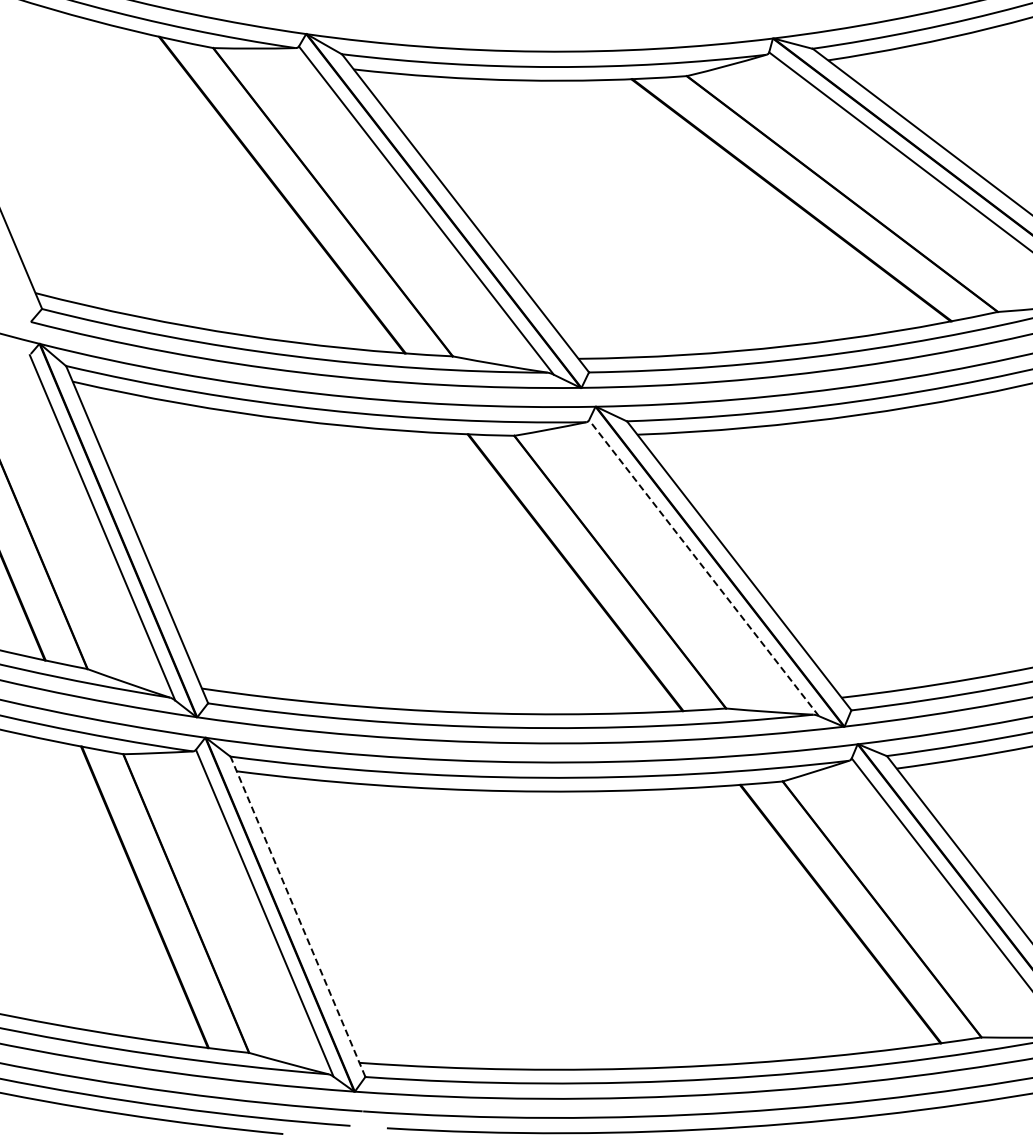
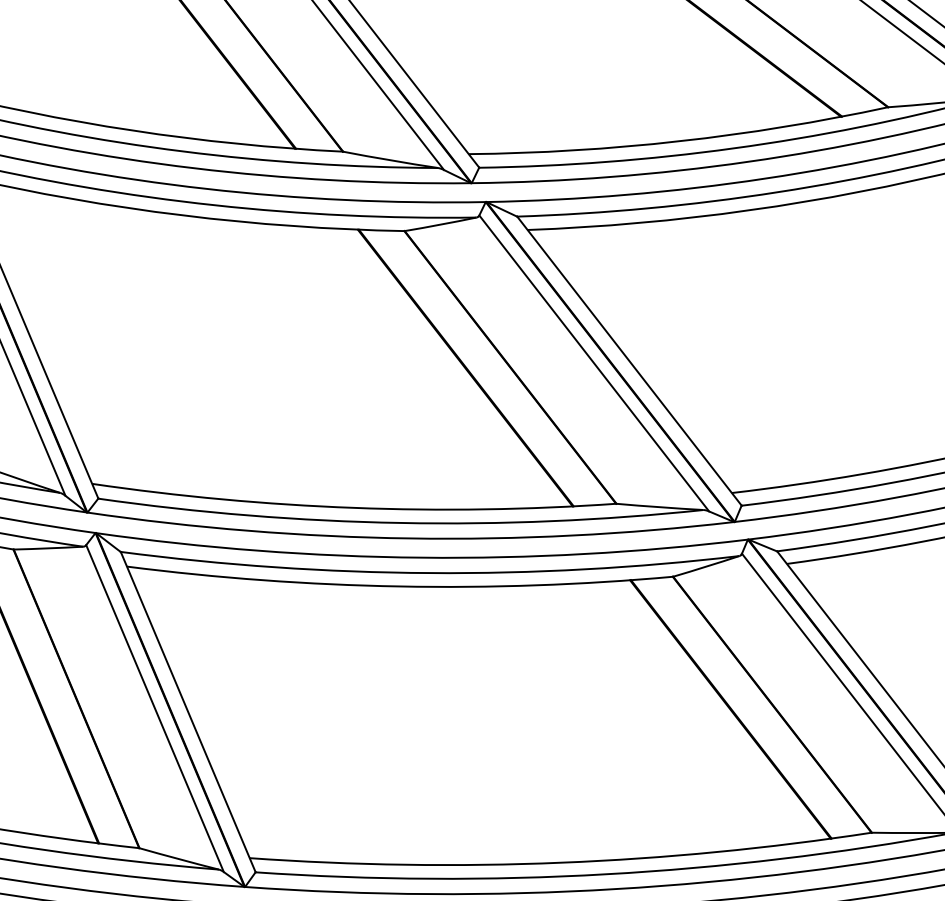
line: (703, 567) -> (593, 362), dashed -> solid
line: (298, 916) -> (188, 711), dashed -> solid

